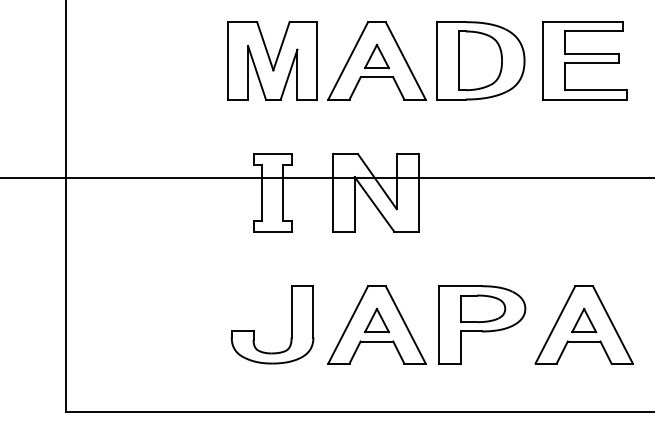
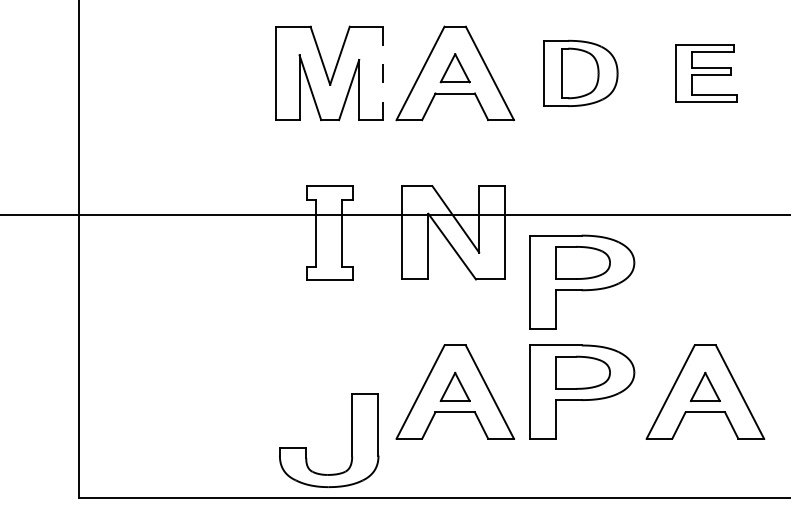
line: (317, 60) -> (383, 73), solid -> dashed
part: (480, 60) -> (580, 73), size x0.7
part: (584, 60) -> (705, 73), size x0.6
part: (482, 233) -> (582, 281), added
part: (254, 330) -> (307, 447), moved

